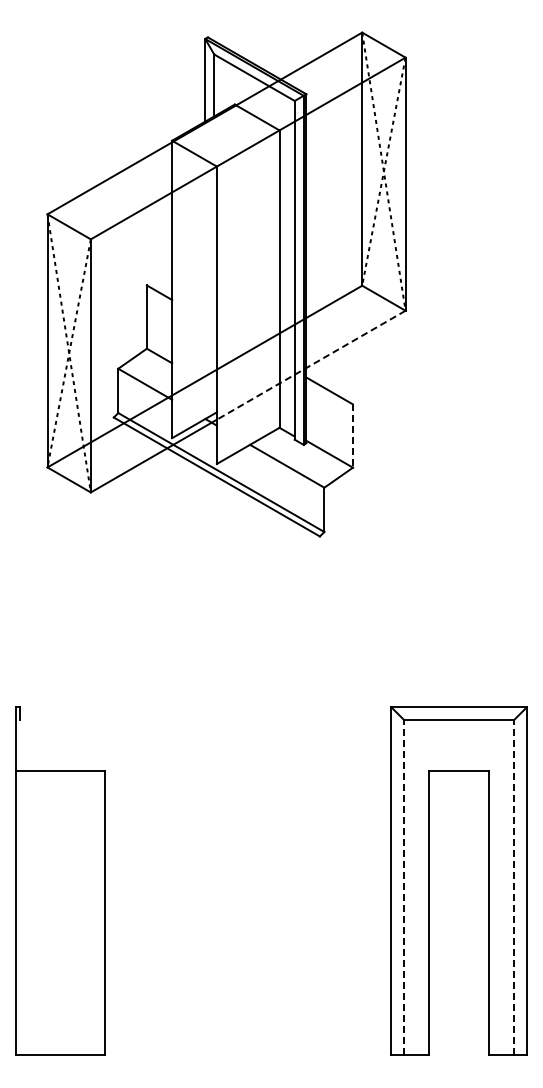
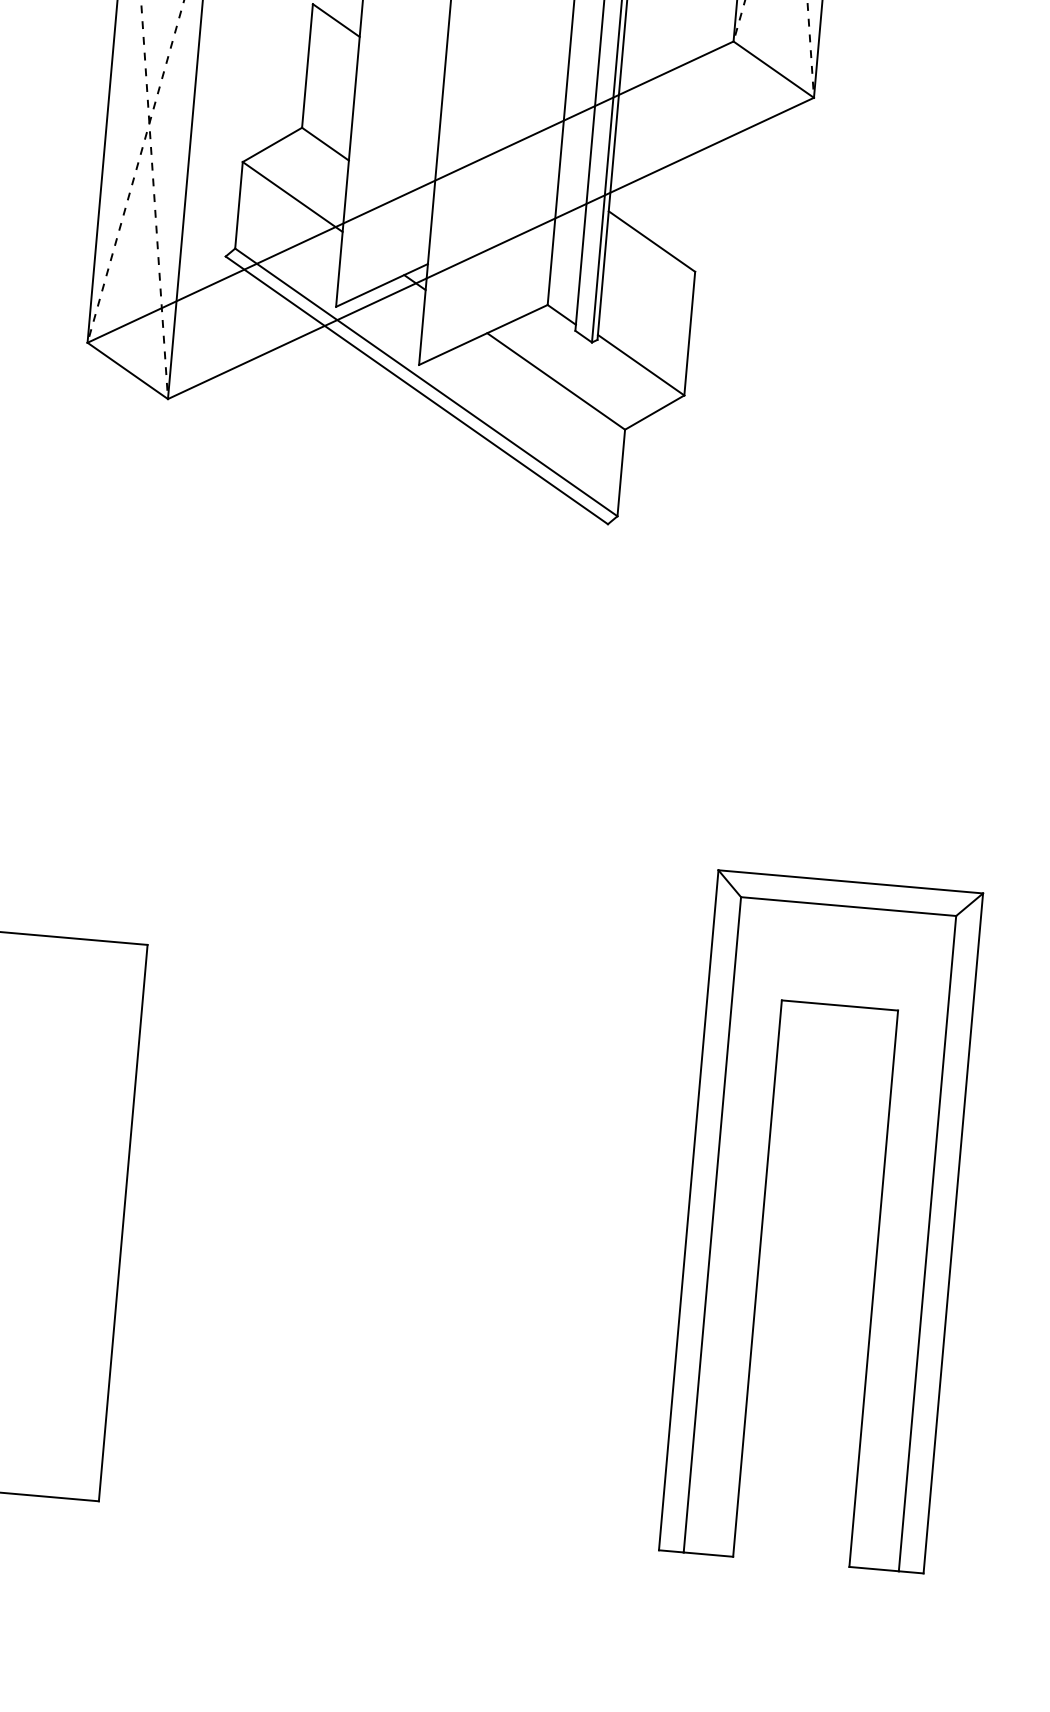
line: (311, 365) -> (620, 188), dashed -> solid
line: (352, 436) -> (688, 334), dashed -> solid
line: (404, 887) -> (713, 1224), dashed -> solid
line: (514, 887) -> (928, 1243), dashed -> solid

